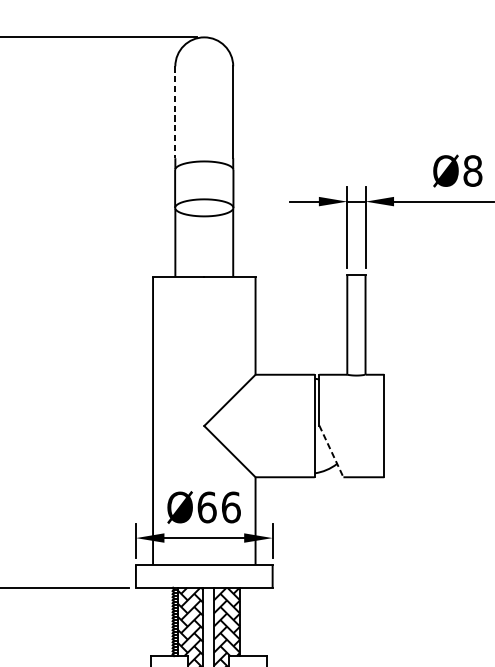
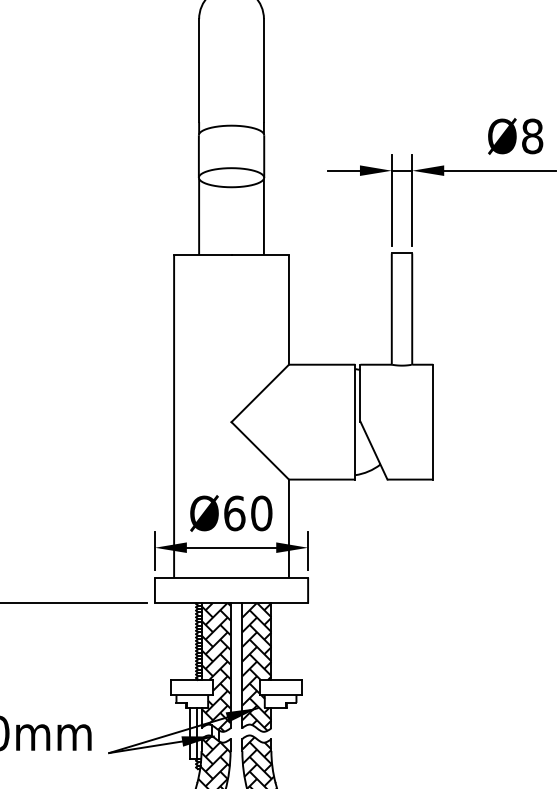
line: (175, 113) -> (199, 71), dashed -> solid
line: (330, 451) -> (373, 450), dashed -> solid
text: (231, 507) -> (261, 513), Ø66 -> Ø60

